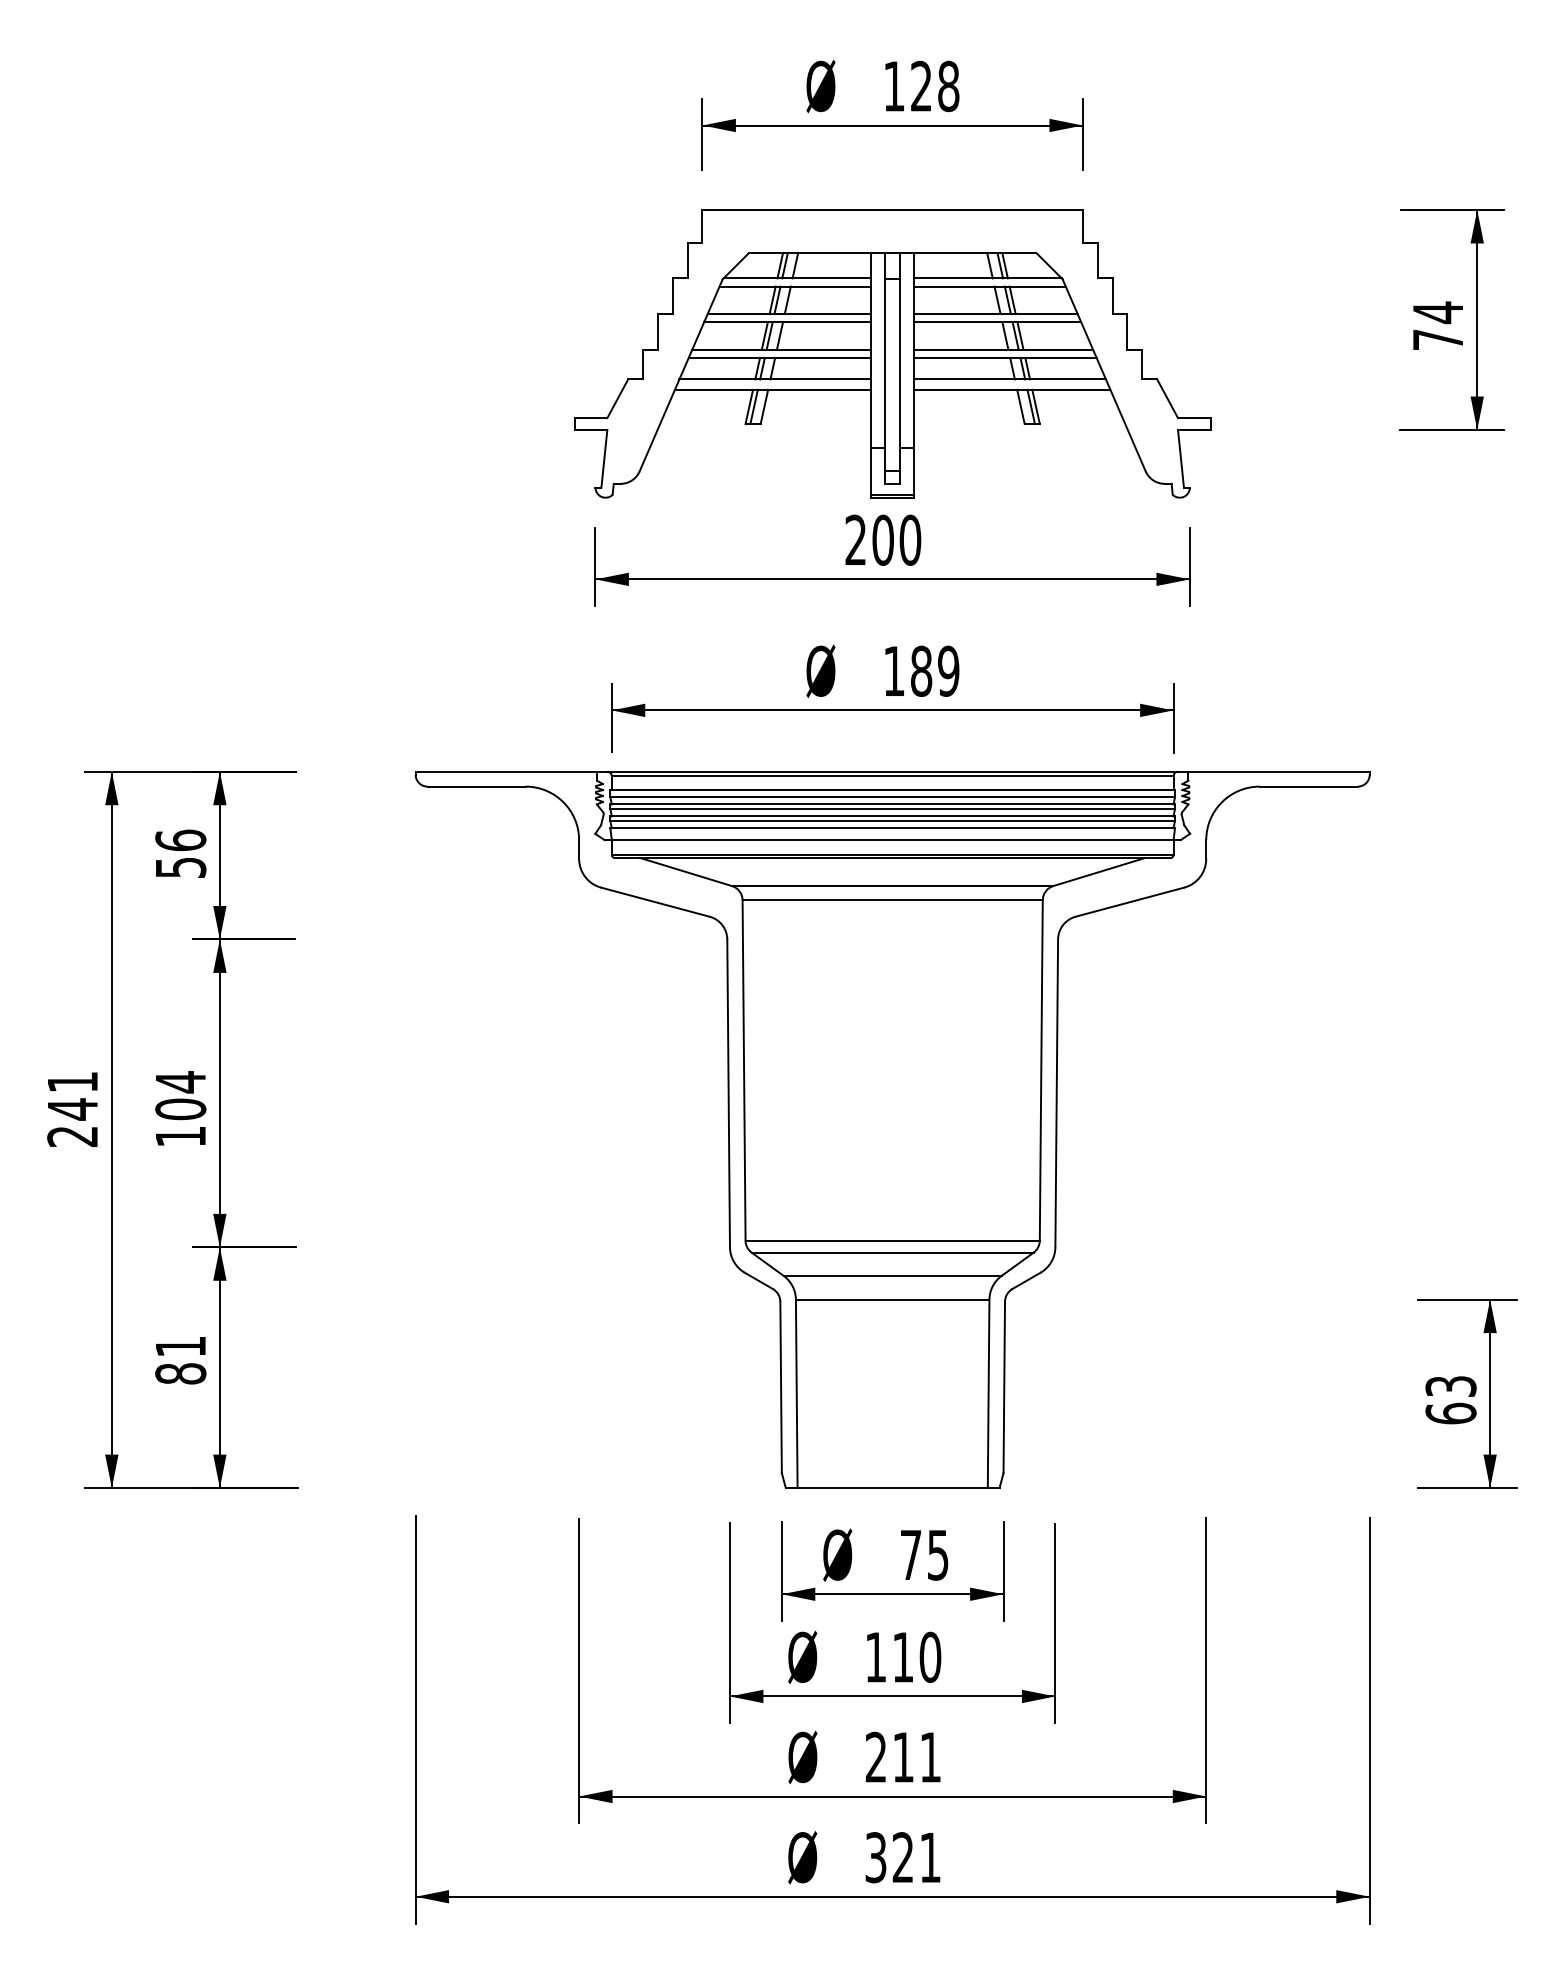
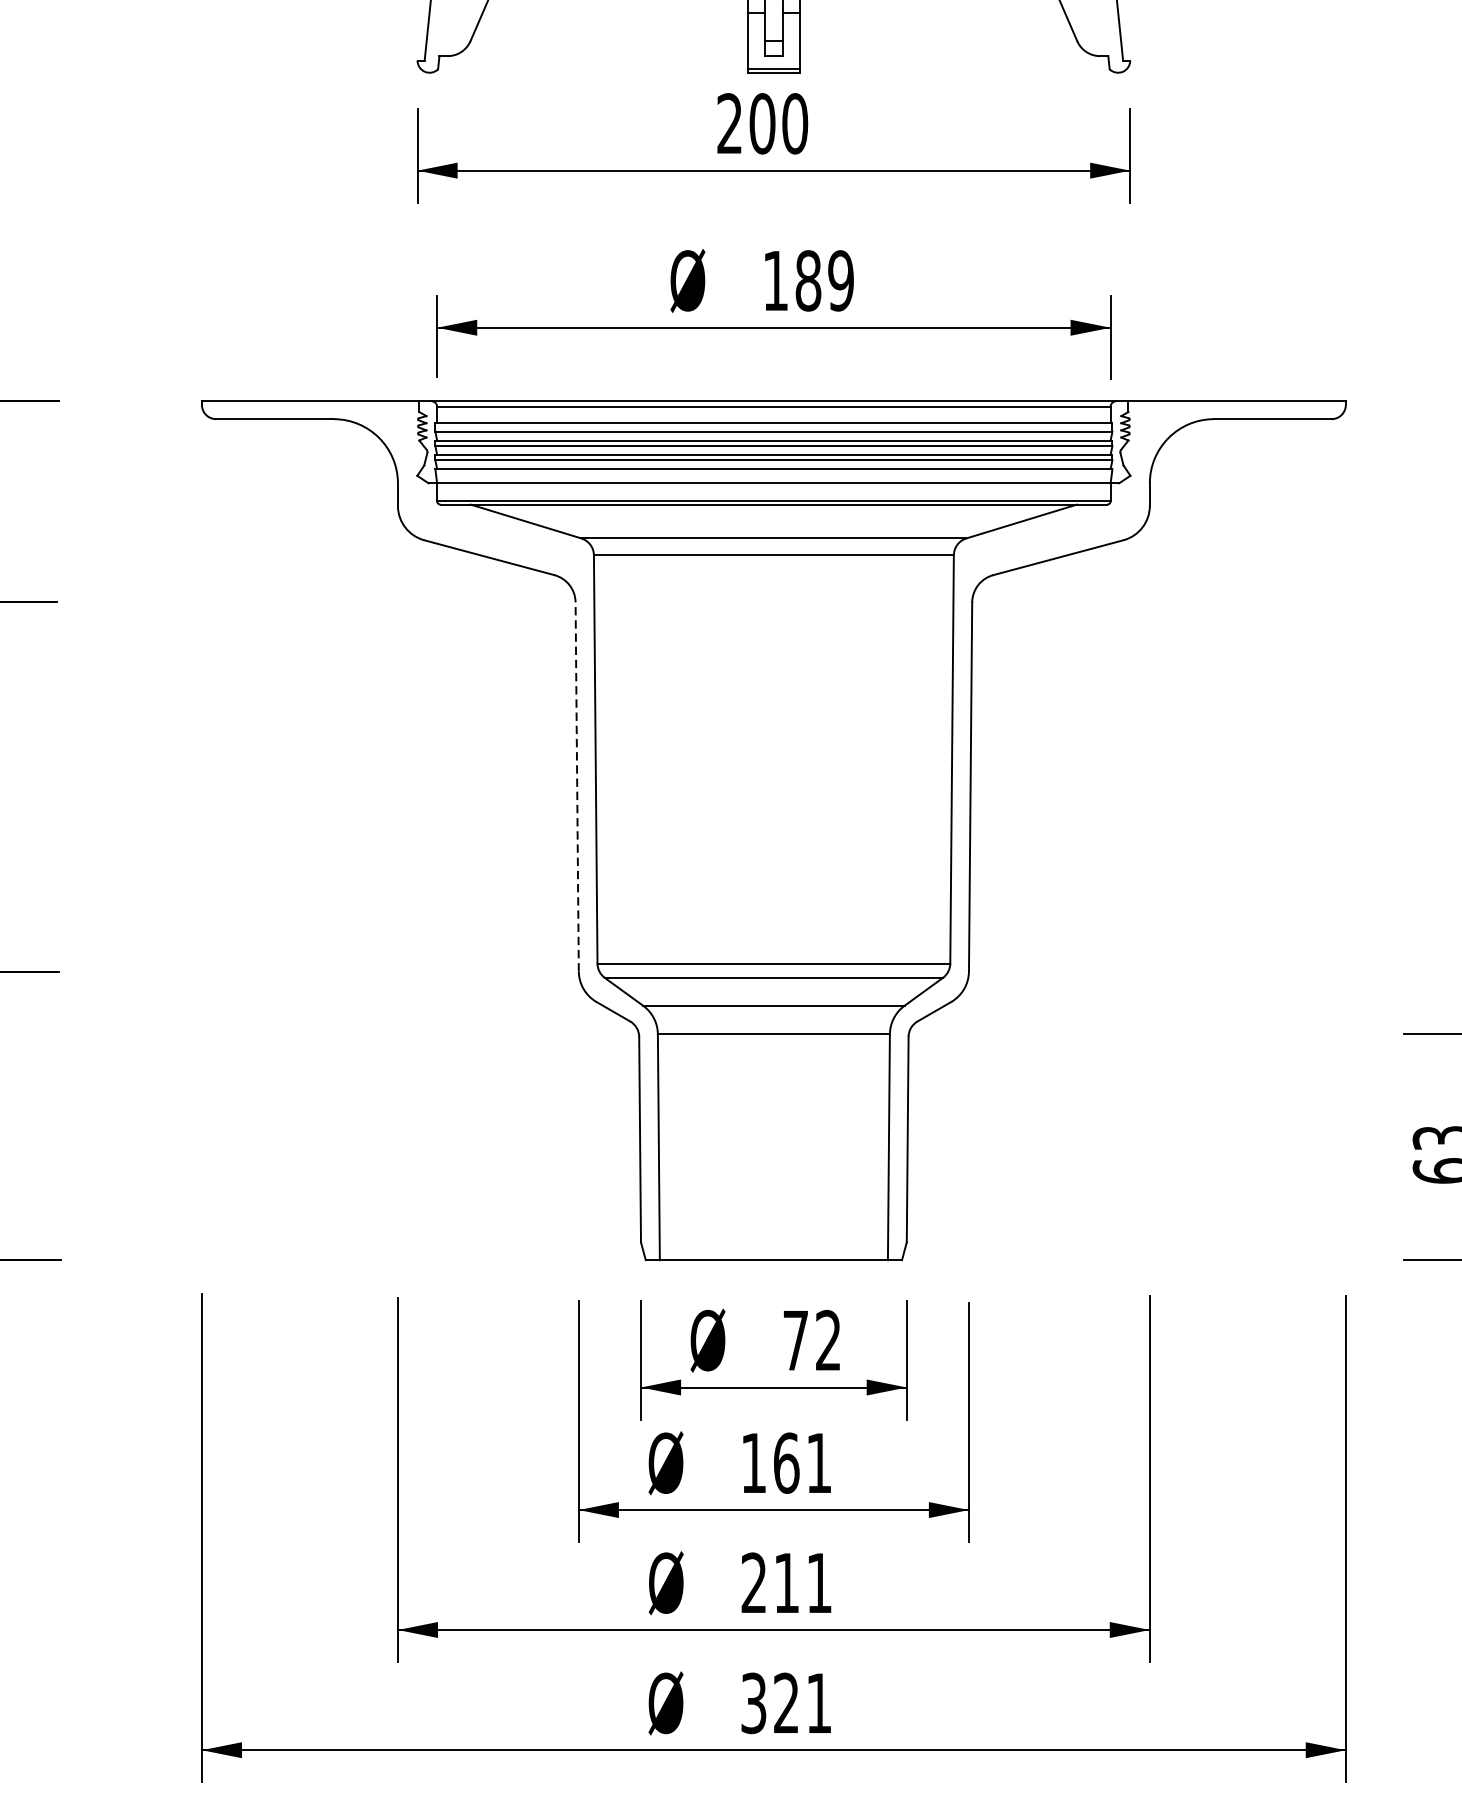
line: (728, 1093) -> (577, 787), solid -> dashed
text: (937, 1554) -> (827, 1339), 75 -> 72
text: (916, 1657) -> (802, 1463), 110 -> 161

